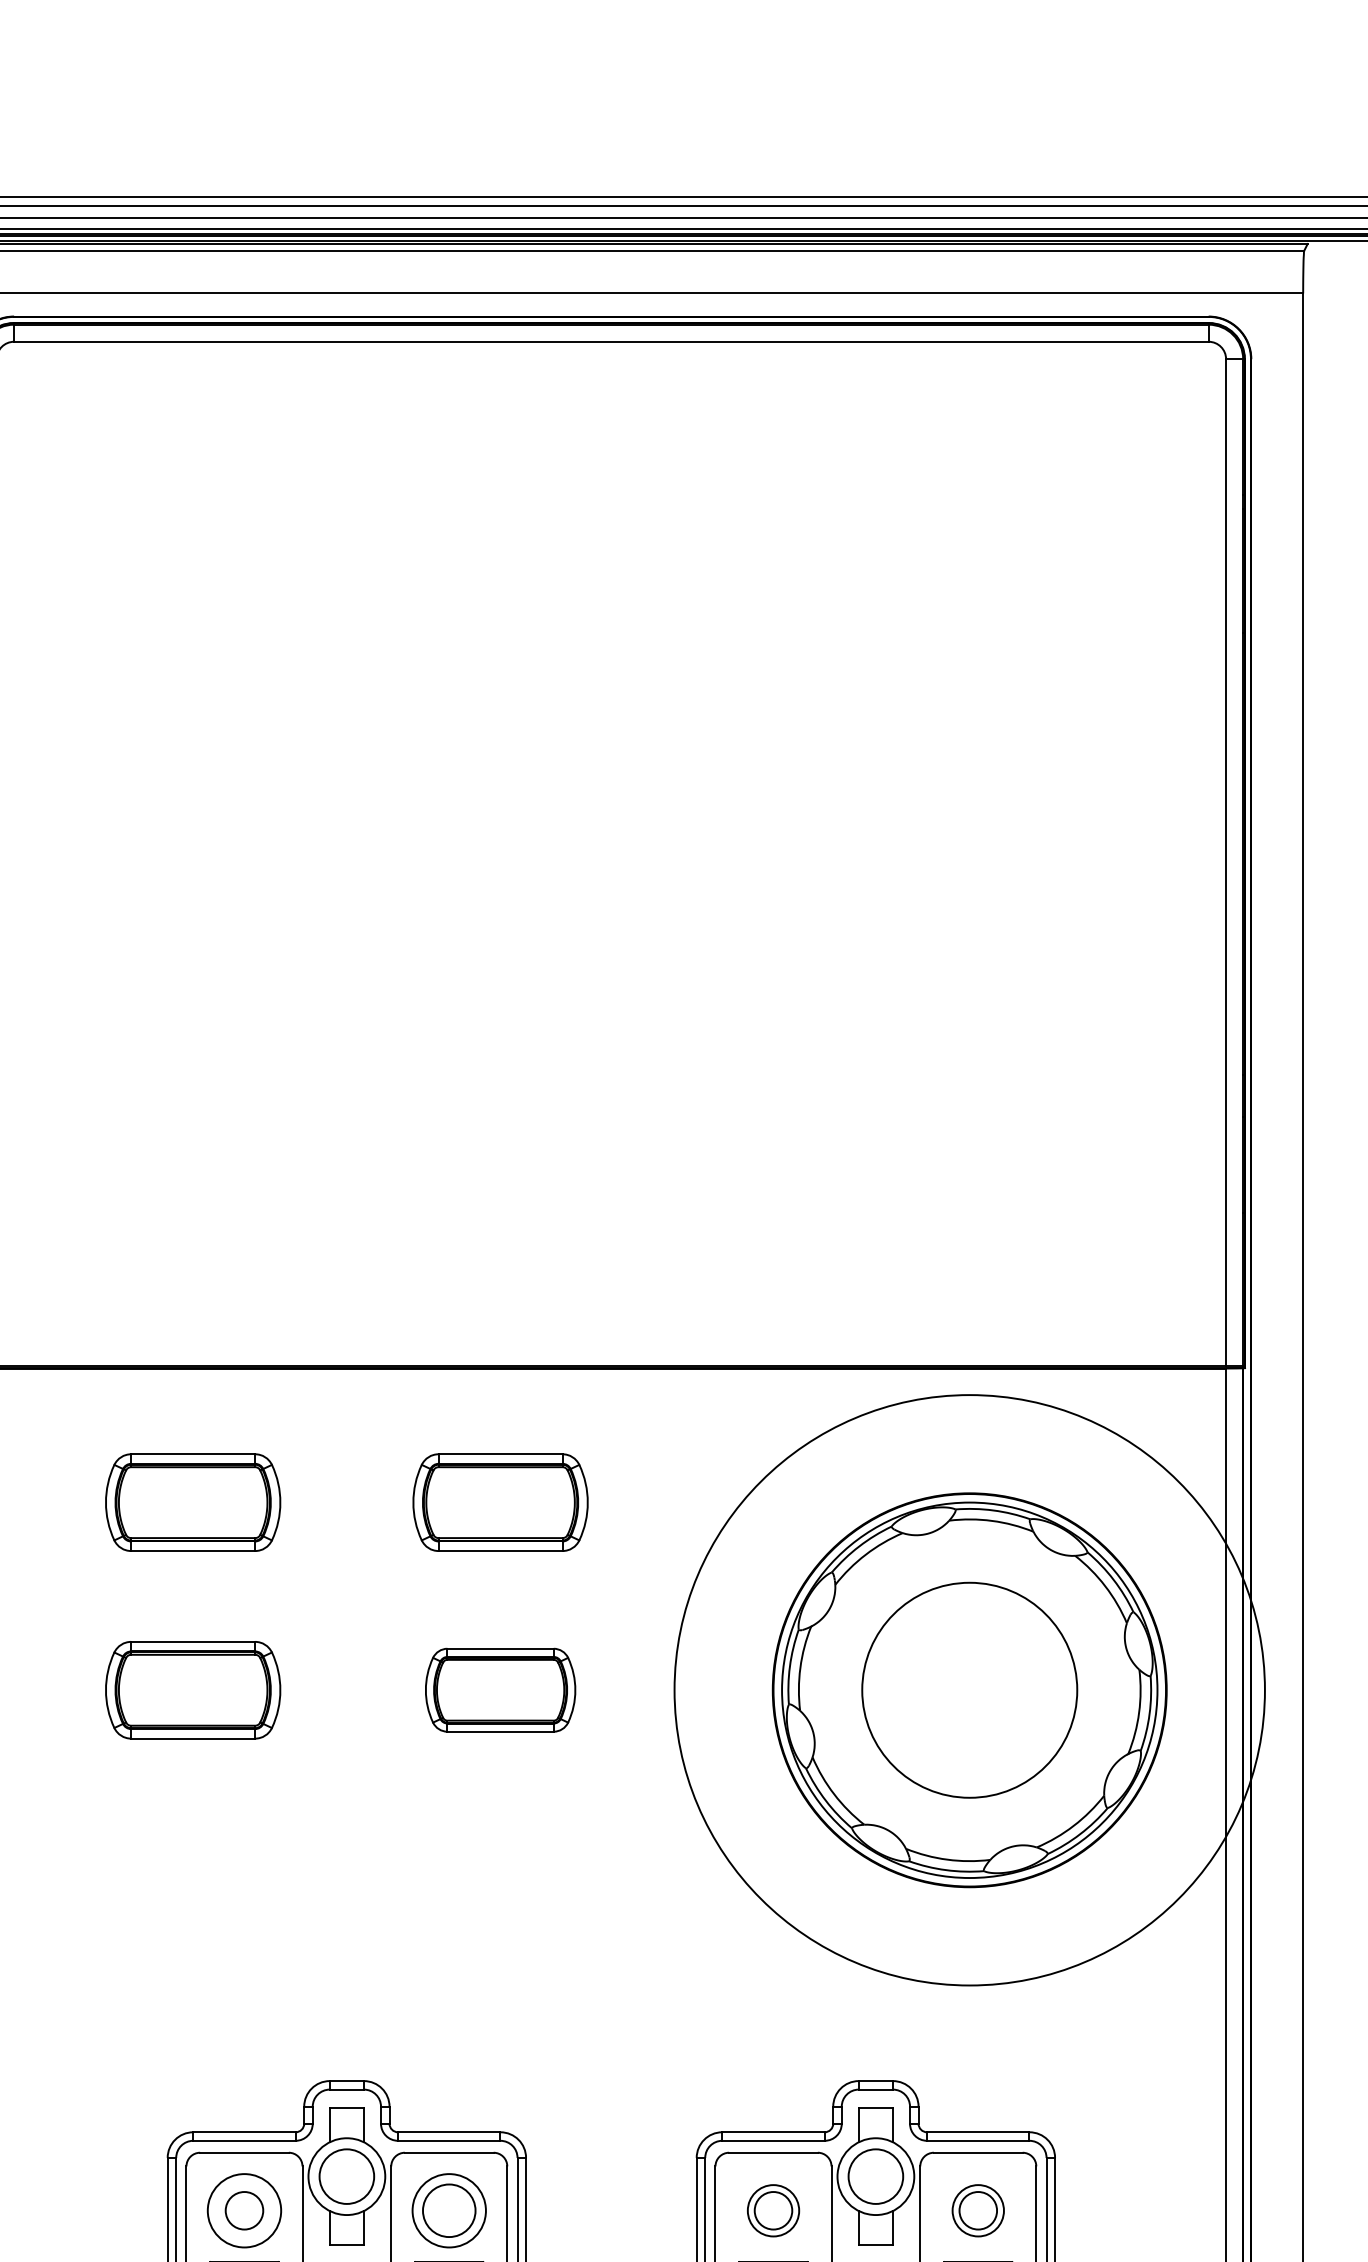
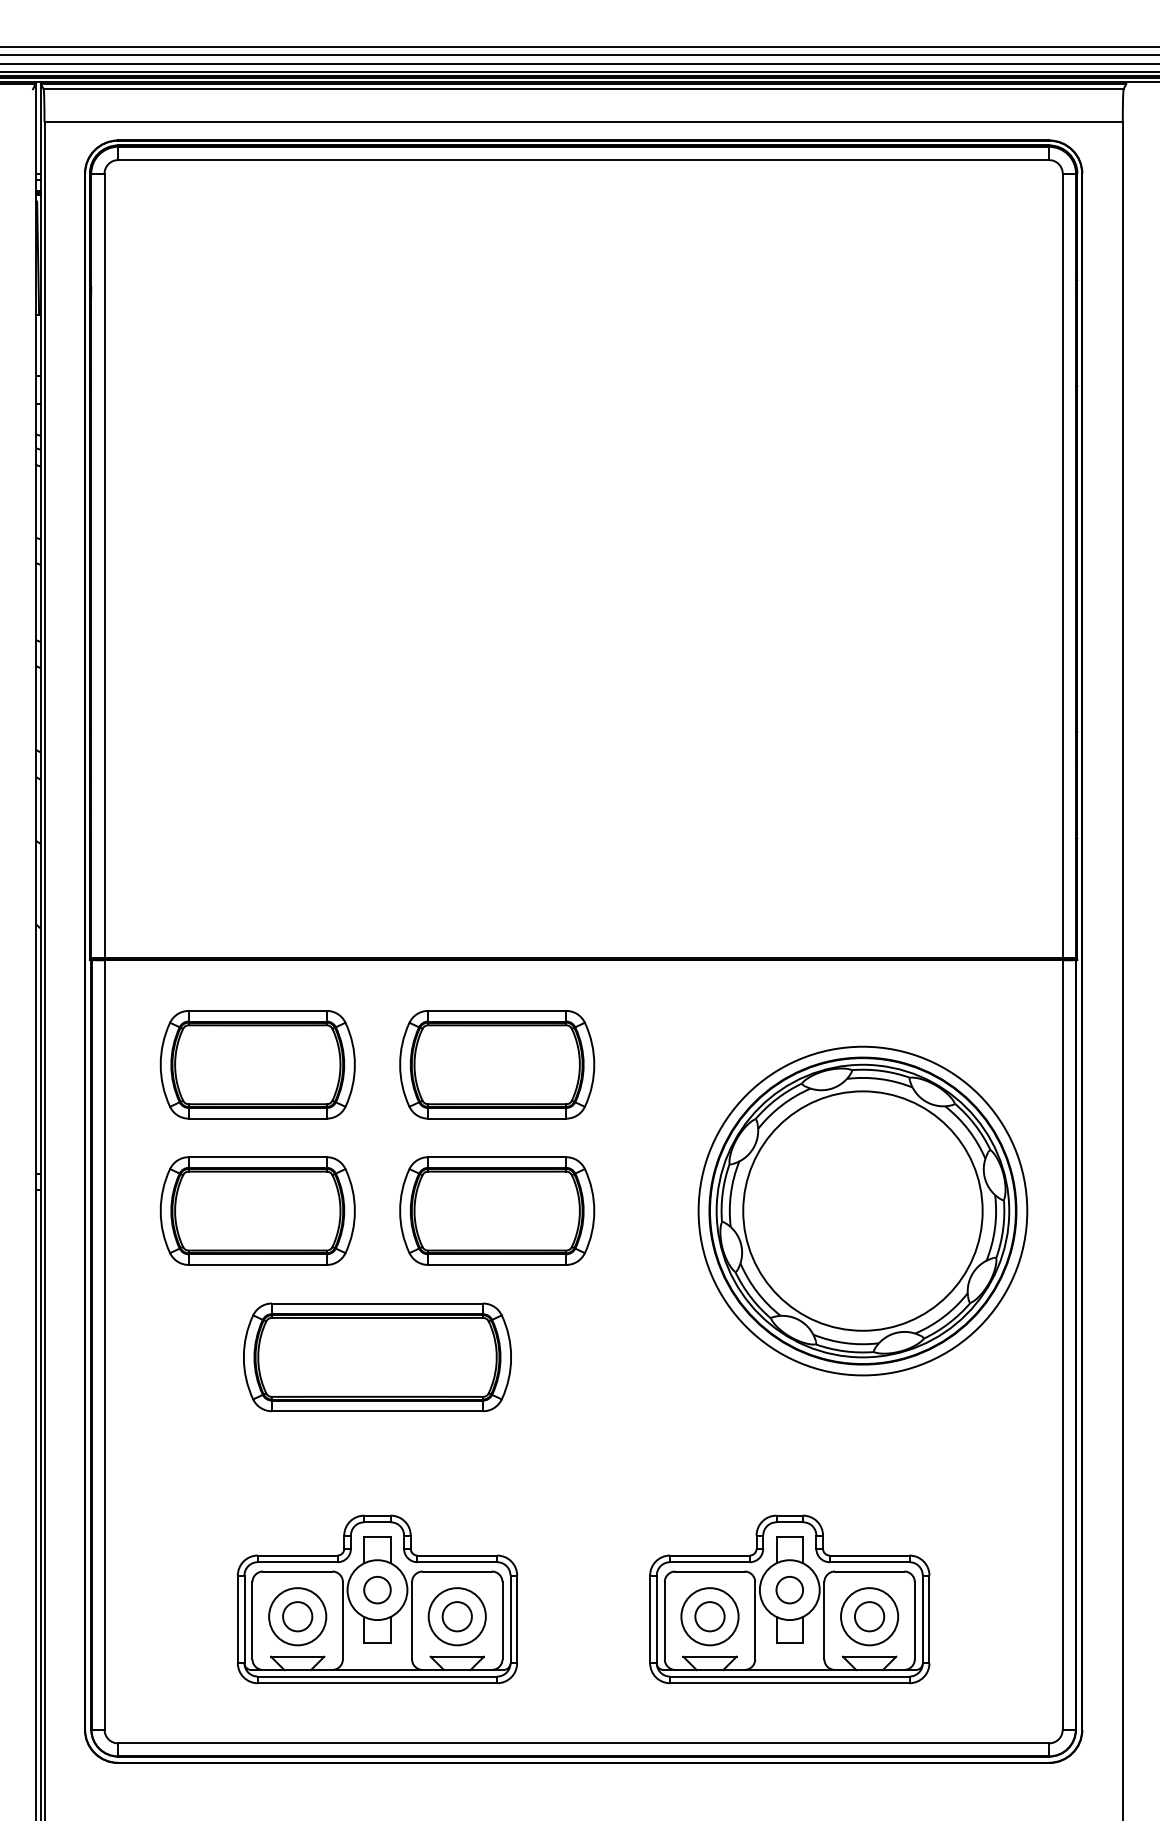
part: (192, 1502) -> (257, 1064), size x1.43
part: (500, 1502) -> (497, 1064), size x1.43
part: (192, 1689) -> (257, 1210), size x1.43
part: (500, 1689) -> (497, 1210), size x1.67
circle: (969, 1689) -> (862, 1210), size x0.71
circle: (969, 1689) -> (862, 1210), size x1.43
part: (346, 1878) -> (377, 1357), added
circle: (346, 2175) -> (377, 1589), size x0.62
circle: (875, 2175) -> (789, 1589), size x0.62
circle: (448, 2210) -> (456, 1616), size x0.71
circle: (772, 2210) -> (709, 1616), size x1.43
circle: (978, 2210) -> (869, 1616), size x1.43

